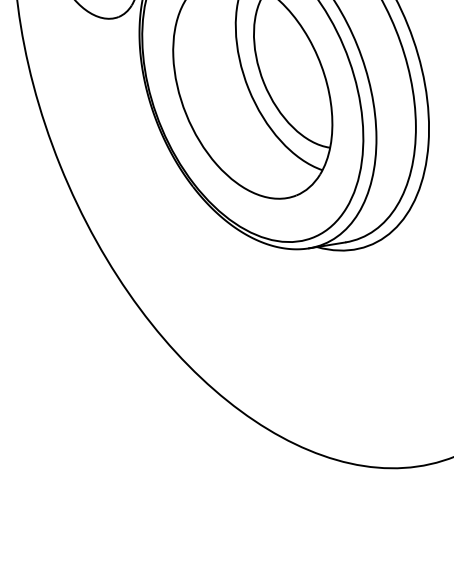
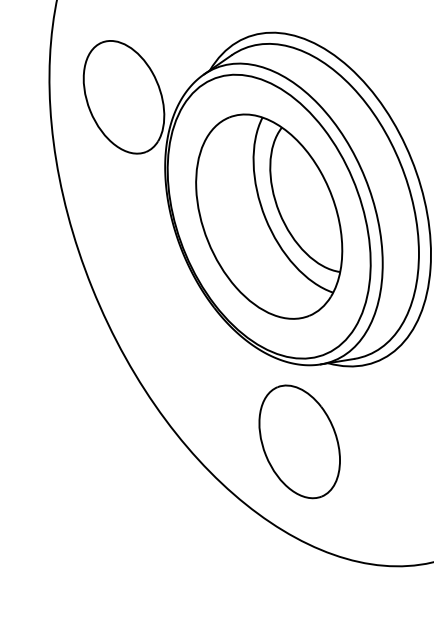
part: (285, 332) -> (299, 441), added

